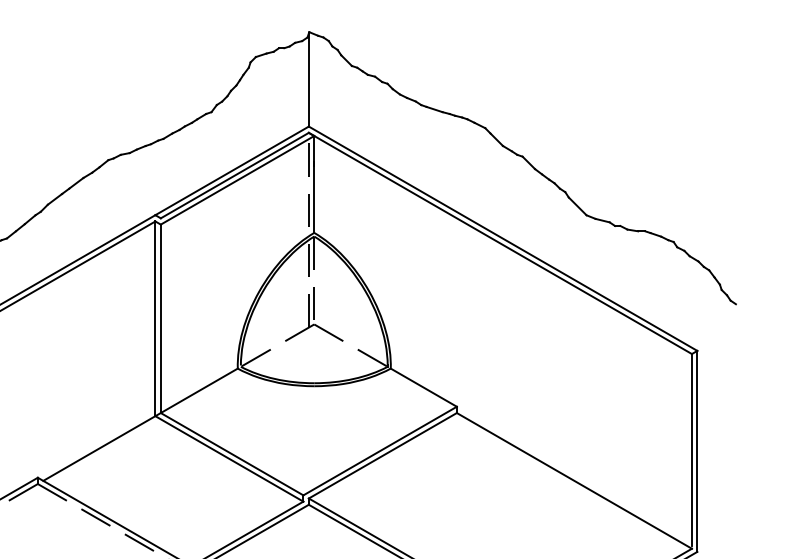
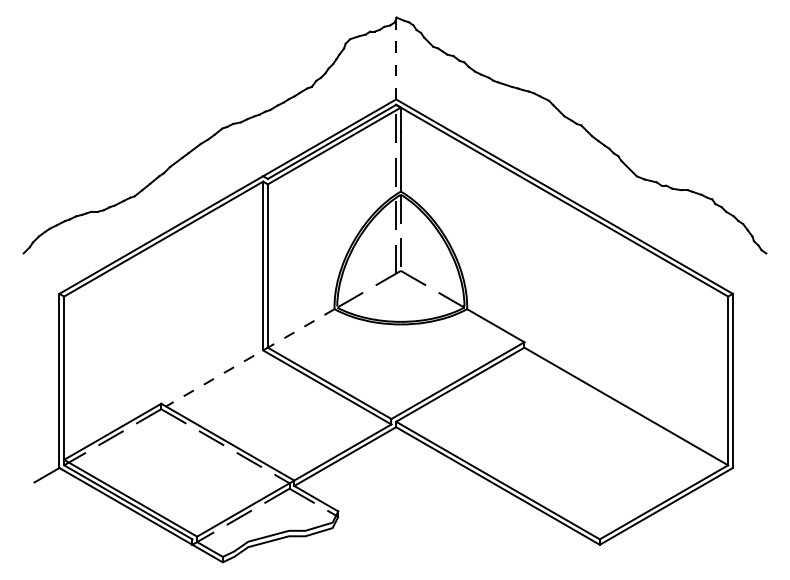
line: (309, 79) -> (396, 58), solid -> dashed
line: (139, 425) -> (249, 358), solid -> dashed

